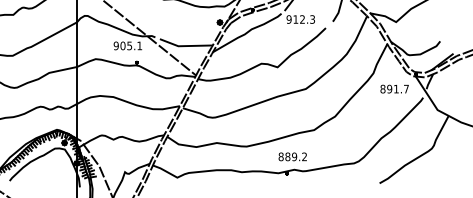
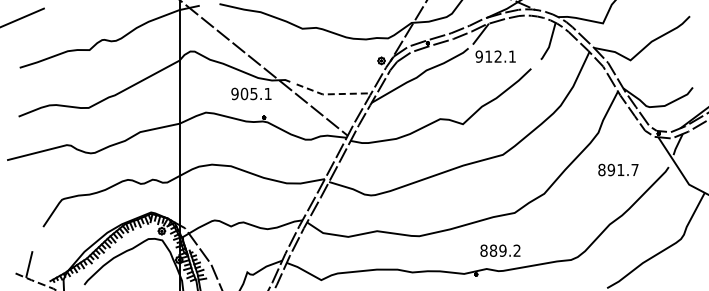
text: (311, 19) -> (511, 56), 912.3 -> 912.1
line: (185, 46) -> (332, 94), solid -> dashed
text: (394, 88) -> (618, 169), moved
text: (292, 156) -> (500, 250), moved

